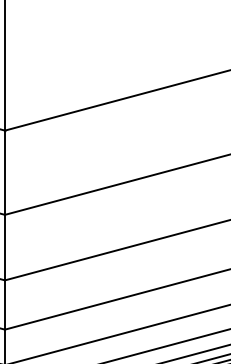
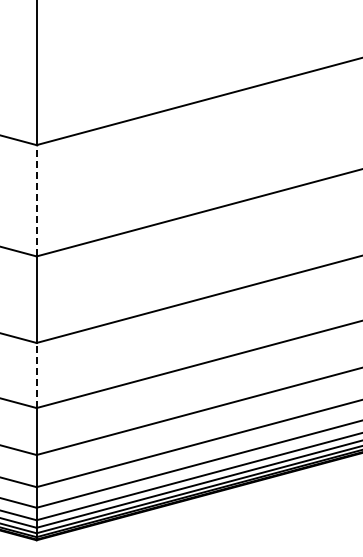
line: (4, 172) -> (36, 200), solid -> dashed
line: (4, 305) -> (36, 375), solid -> dashed

